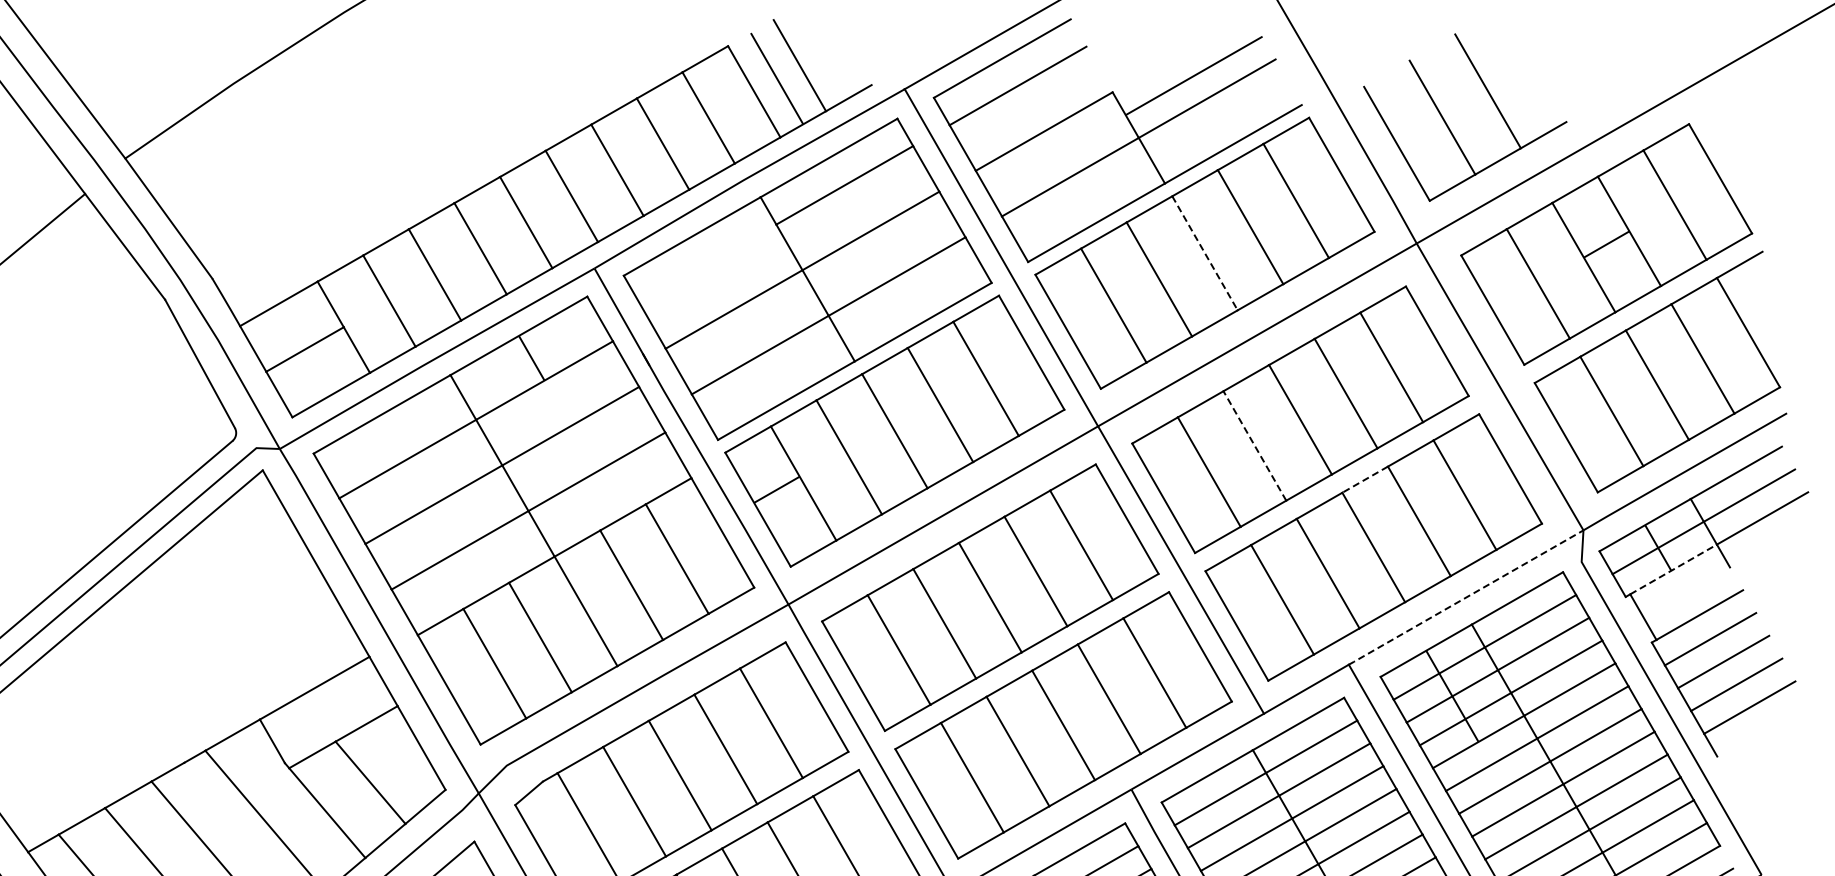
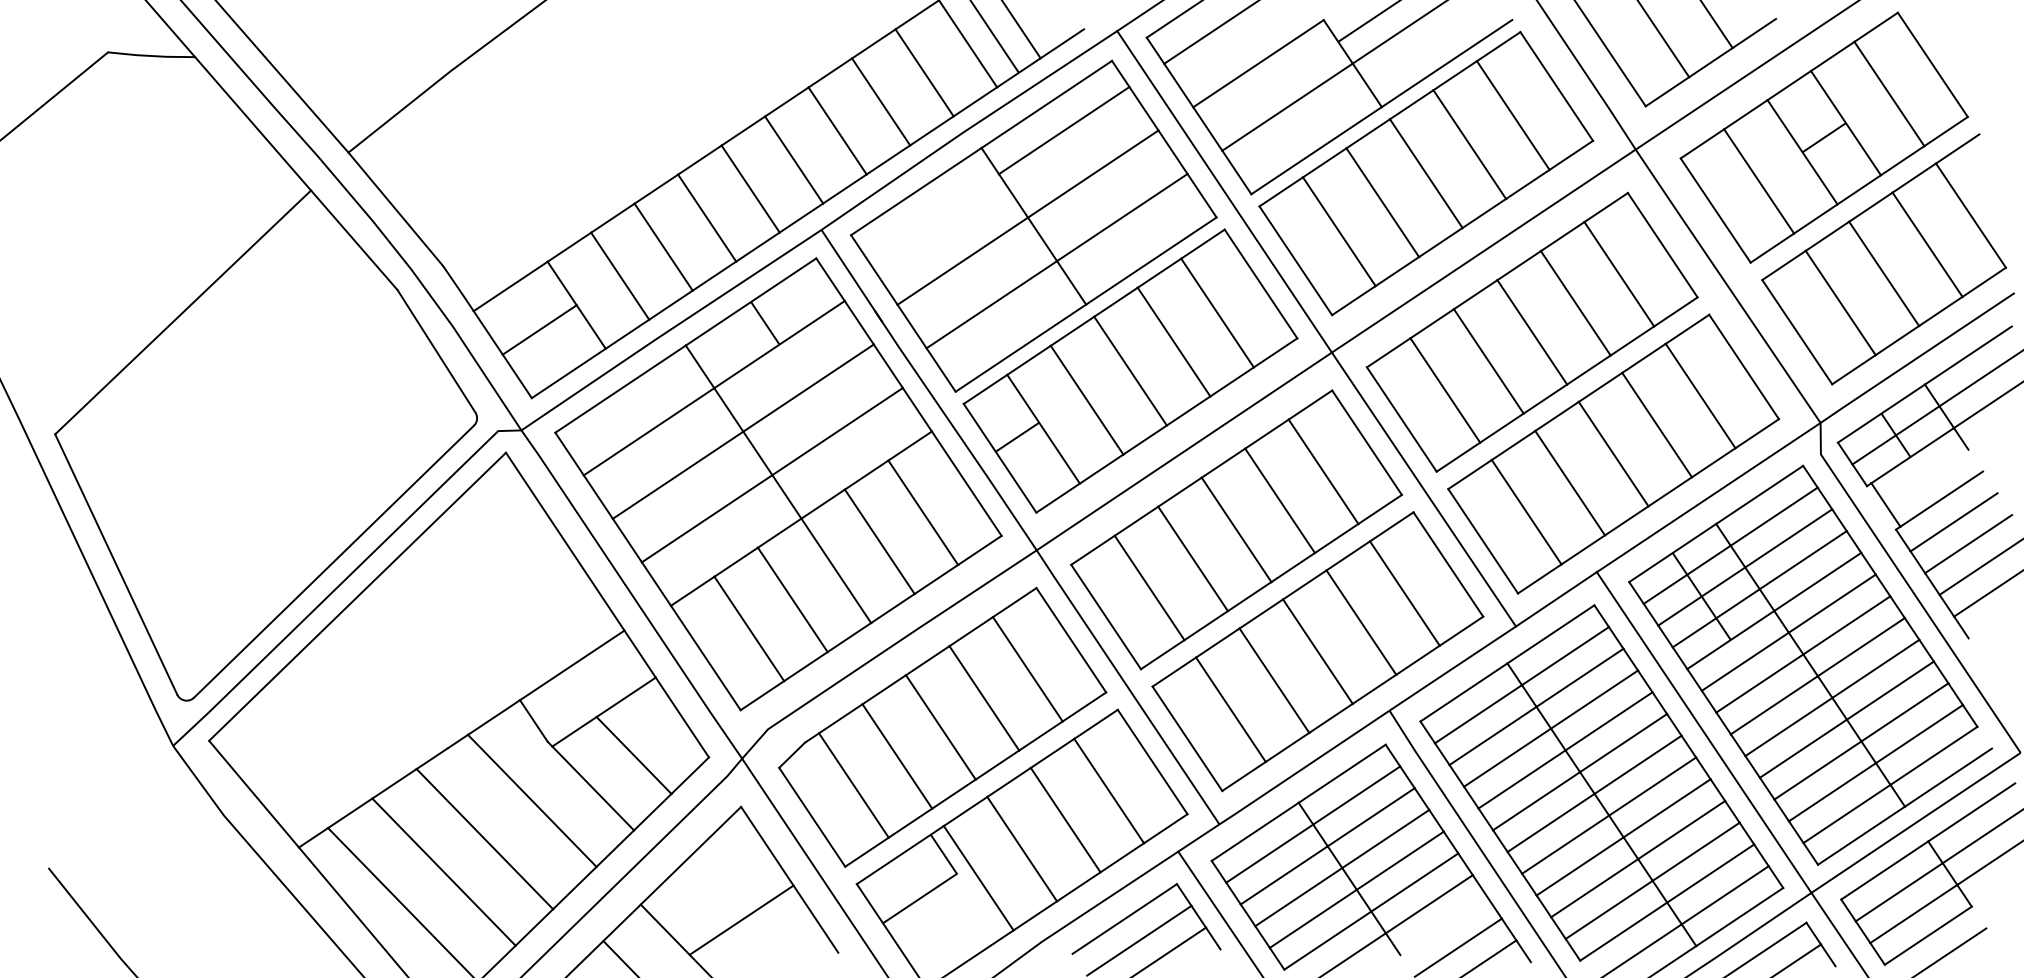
line: (1205, 254) -> (1426, 174), dashed -> solid
line: (1254, 446) -> (1488, 361), dashed -> solid
line: (1365, 479) -> (1600, 387), dashed -> solid
line: (1673, 569) -> (1912, 455), dashed -> solid
line: (1465, 598) -> (1708, 498), dashed -> solid

